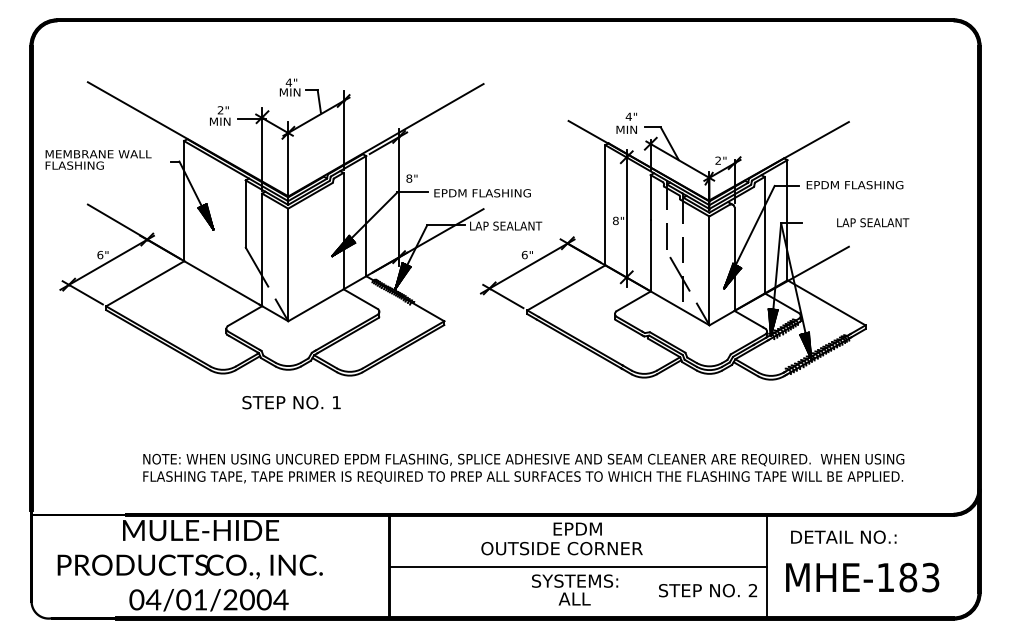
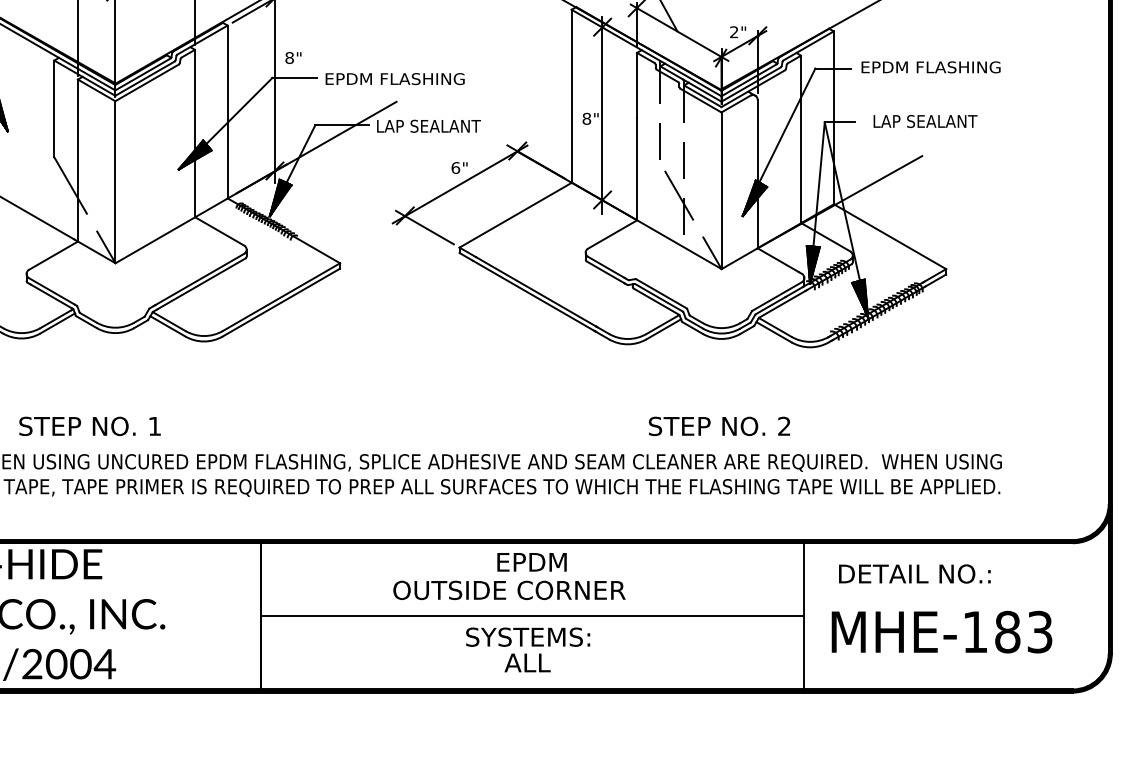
text: (873, 222) -> (925, 121), moved
text: (291, 402) -> (89, 426), moved
text: (708, 590) -> (720, 426), moved

